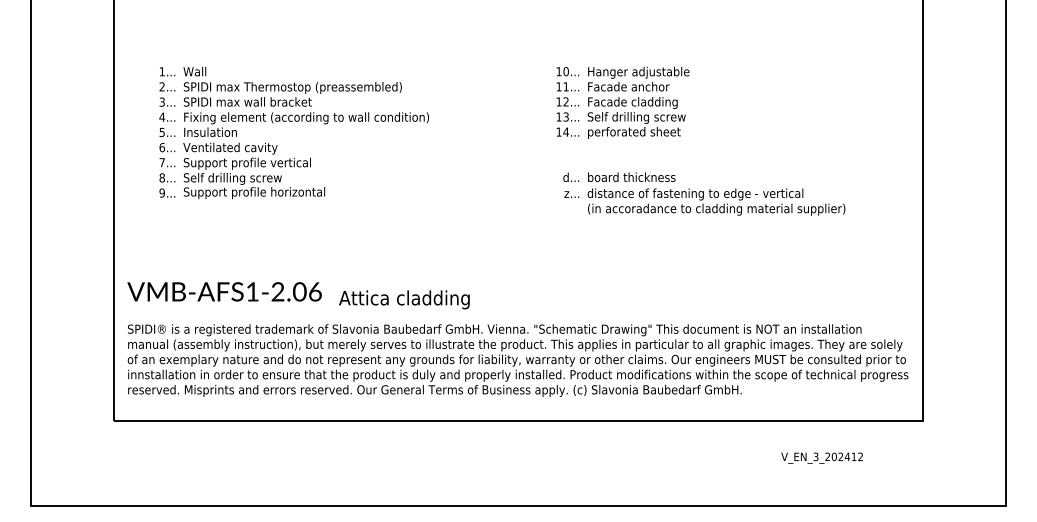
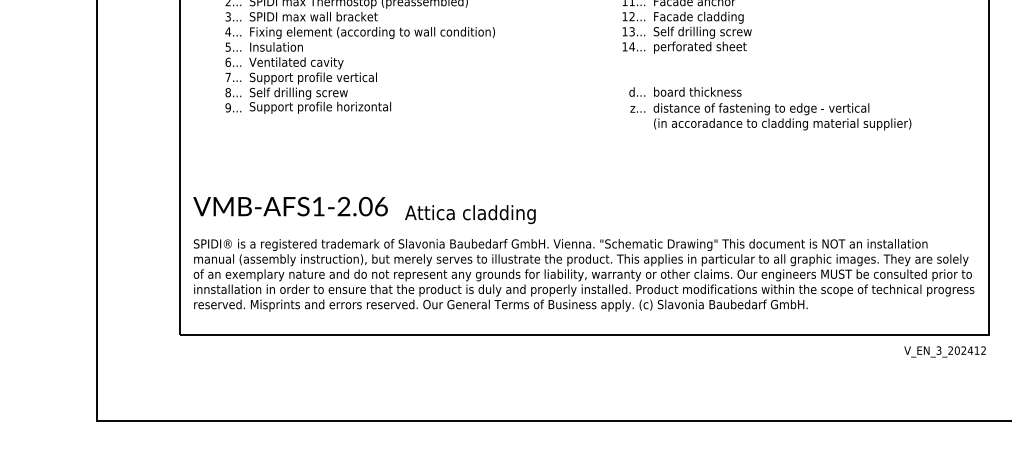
text: (821, 457) -> (944, 351), moved

